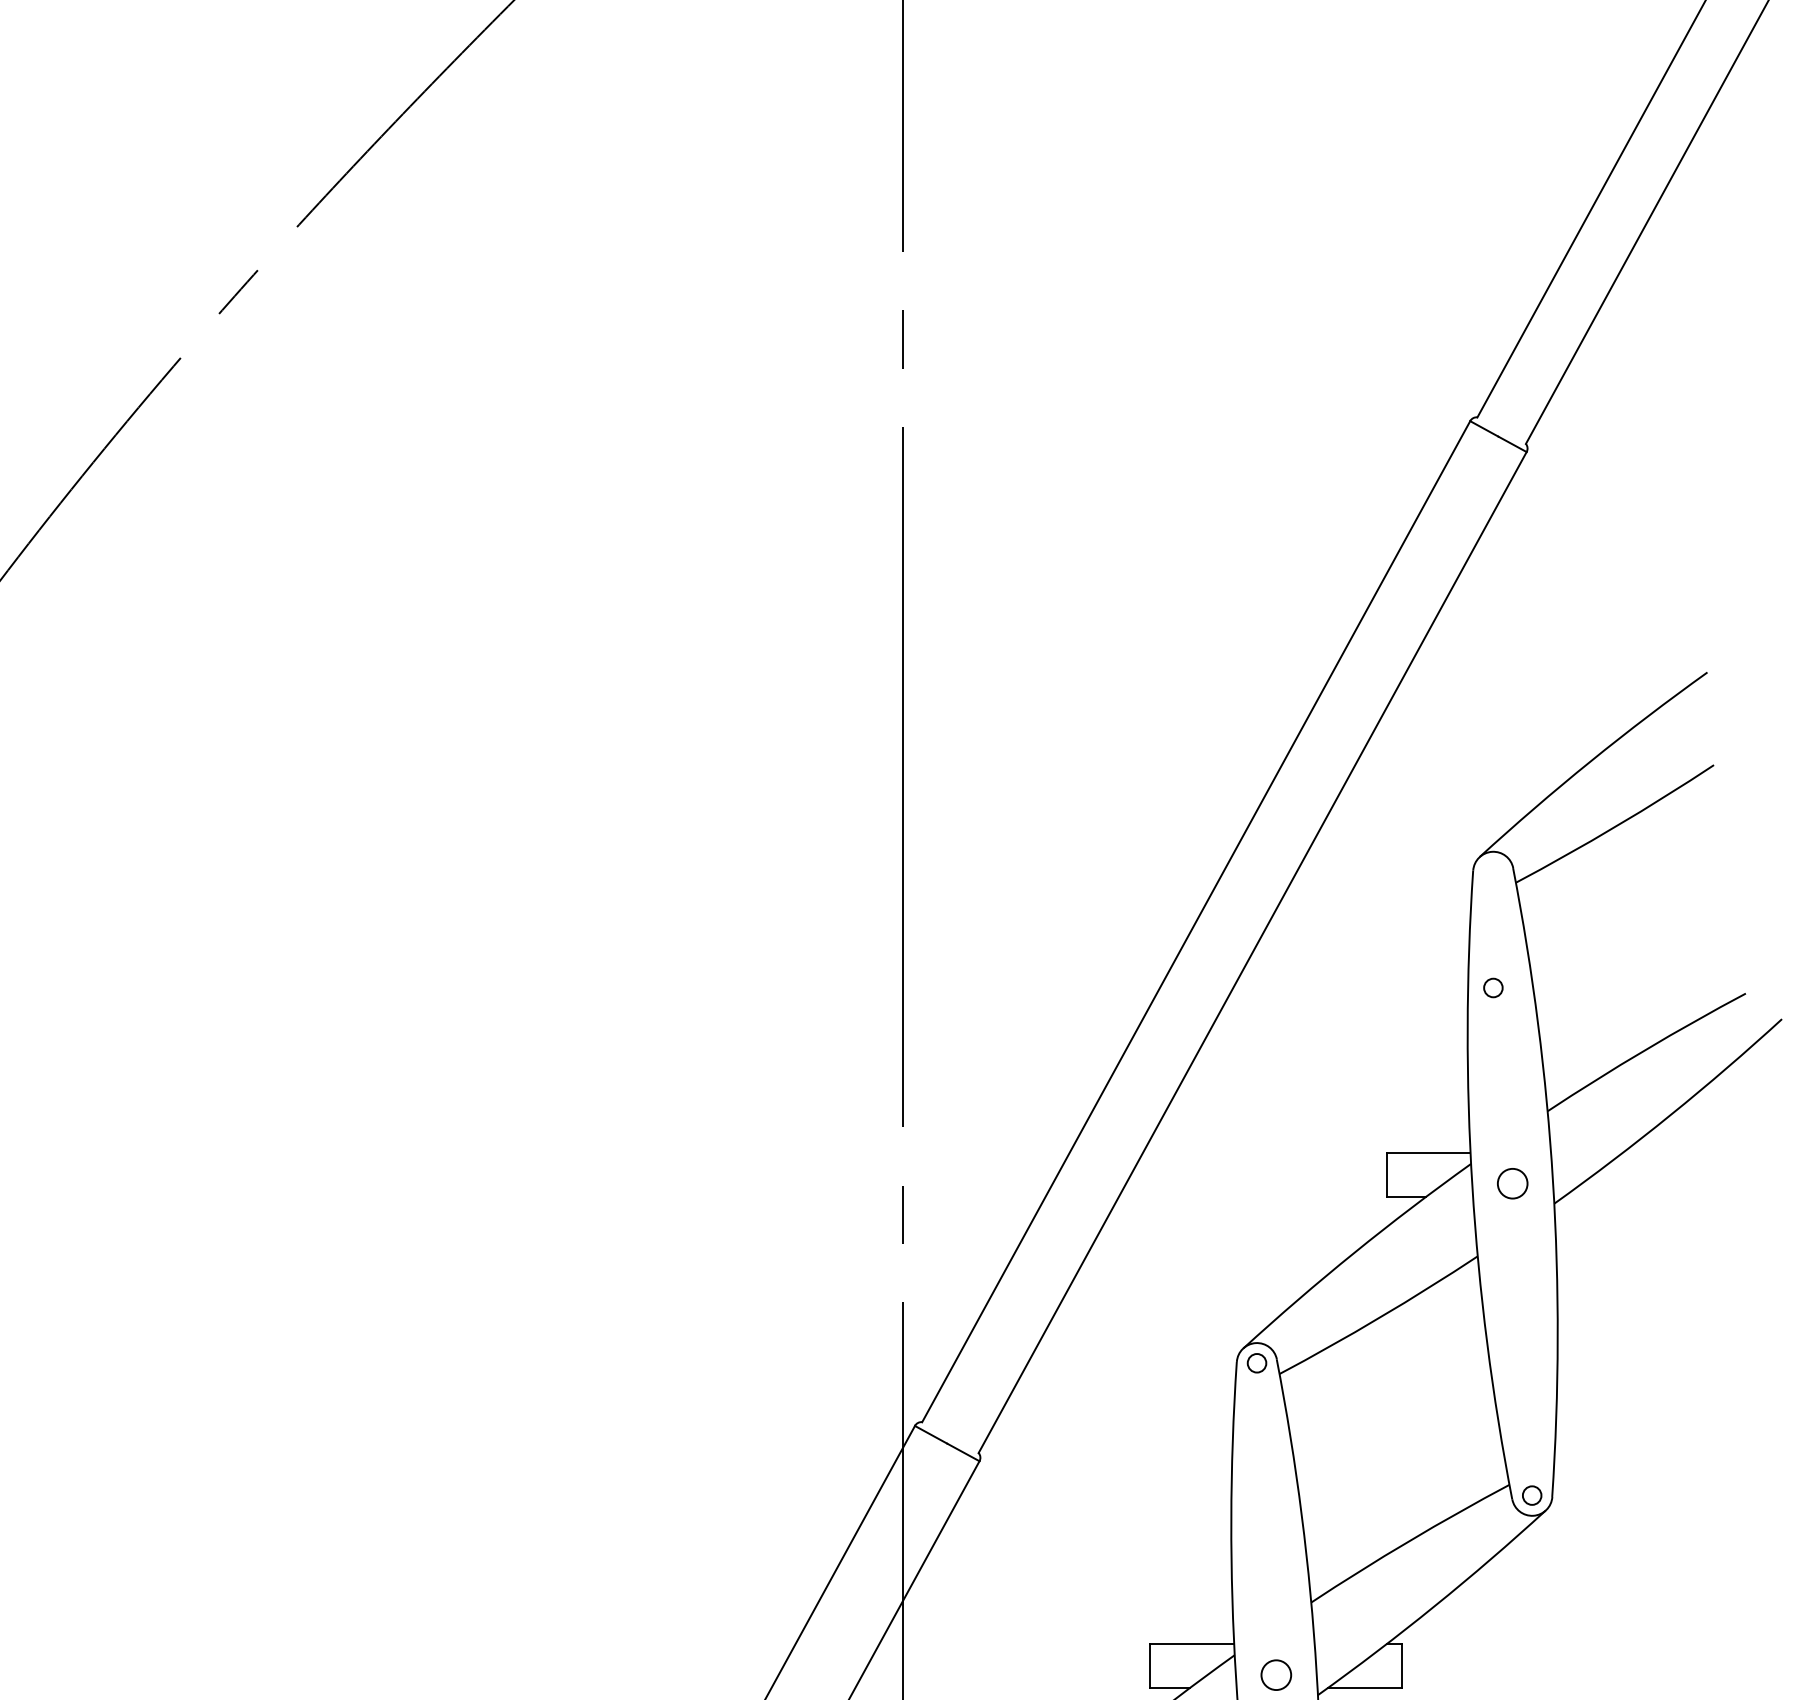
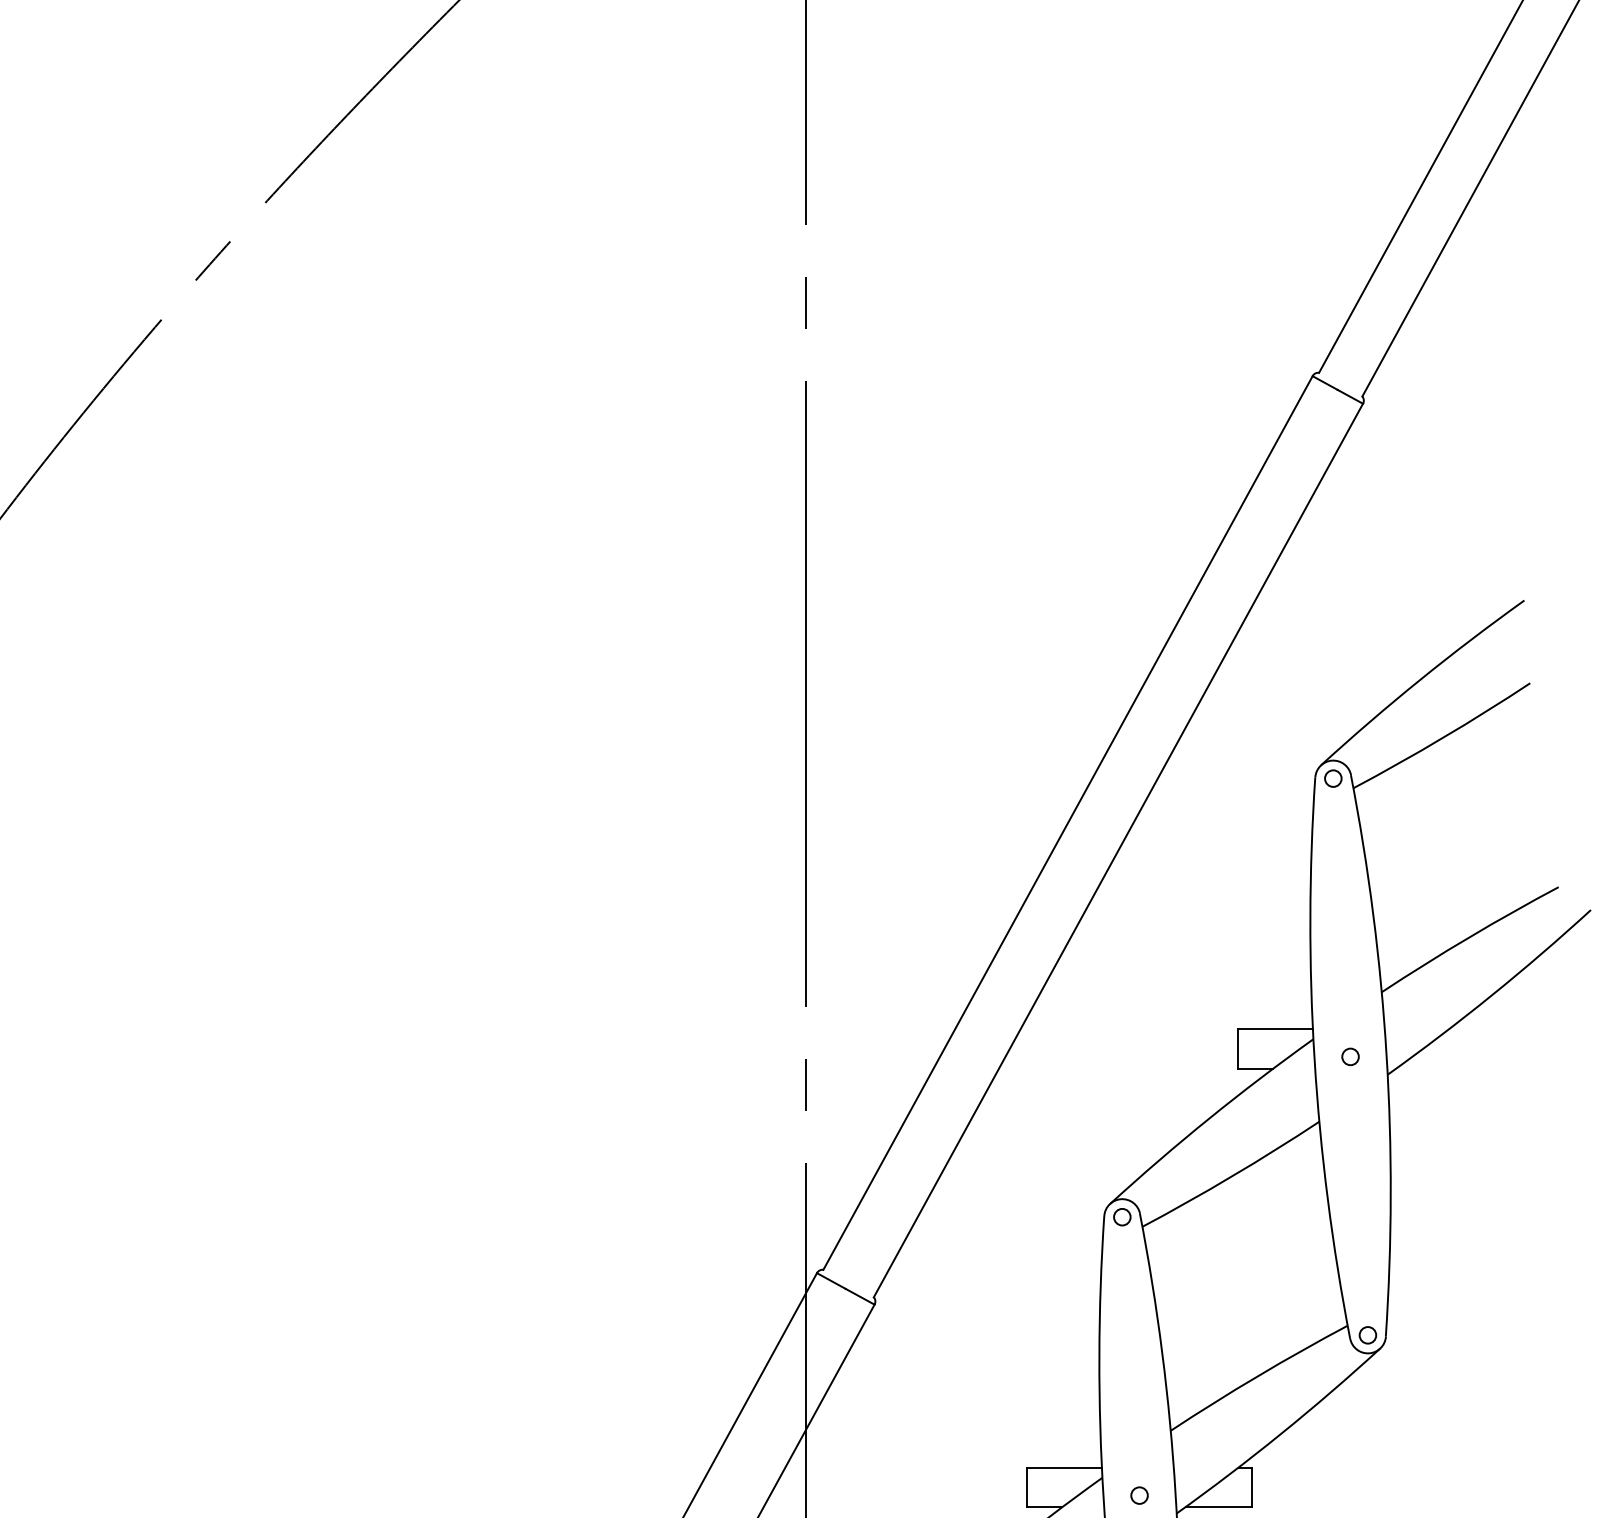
circle: (1493, 987) -> (1333, 778), moved
circle: (1512, 1183) -> (1350, 1056), size x0.62
circle: (1276, 1674) -> (1139, 1495), size x0.62

